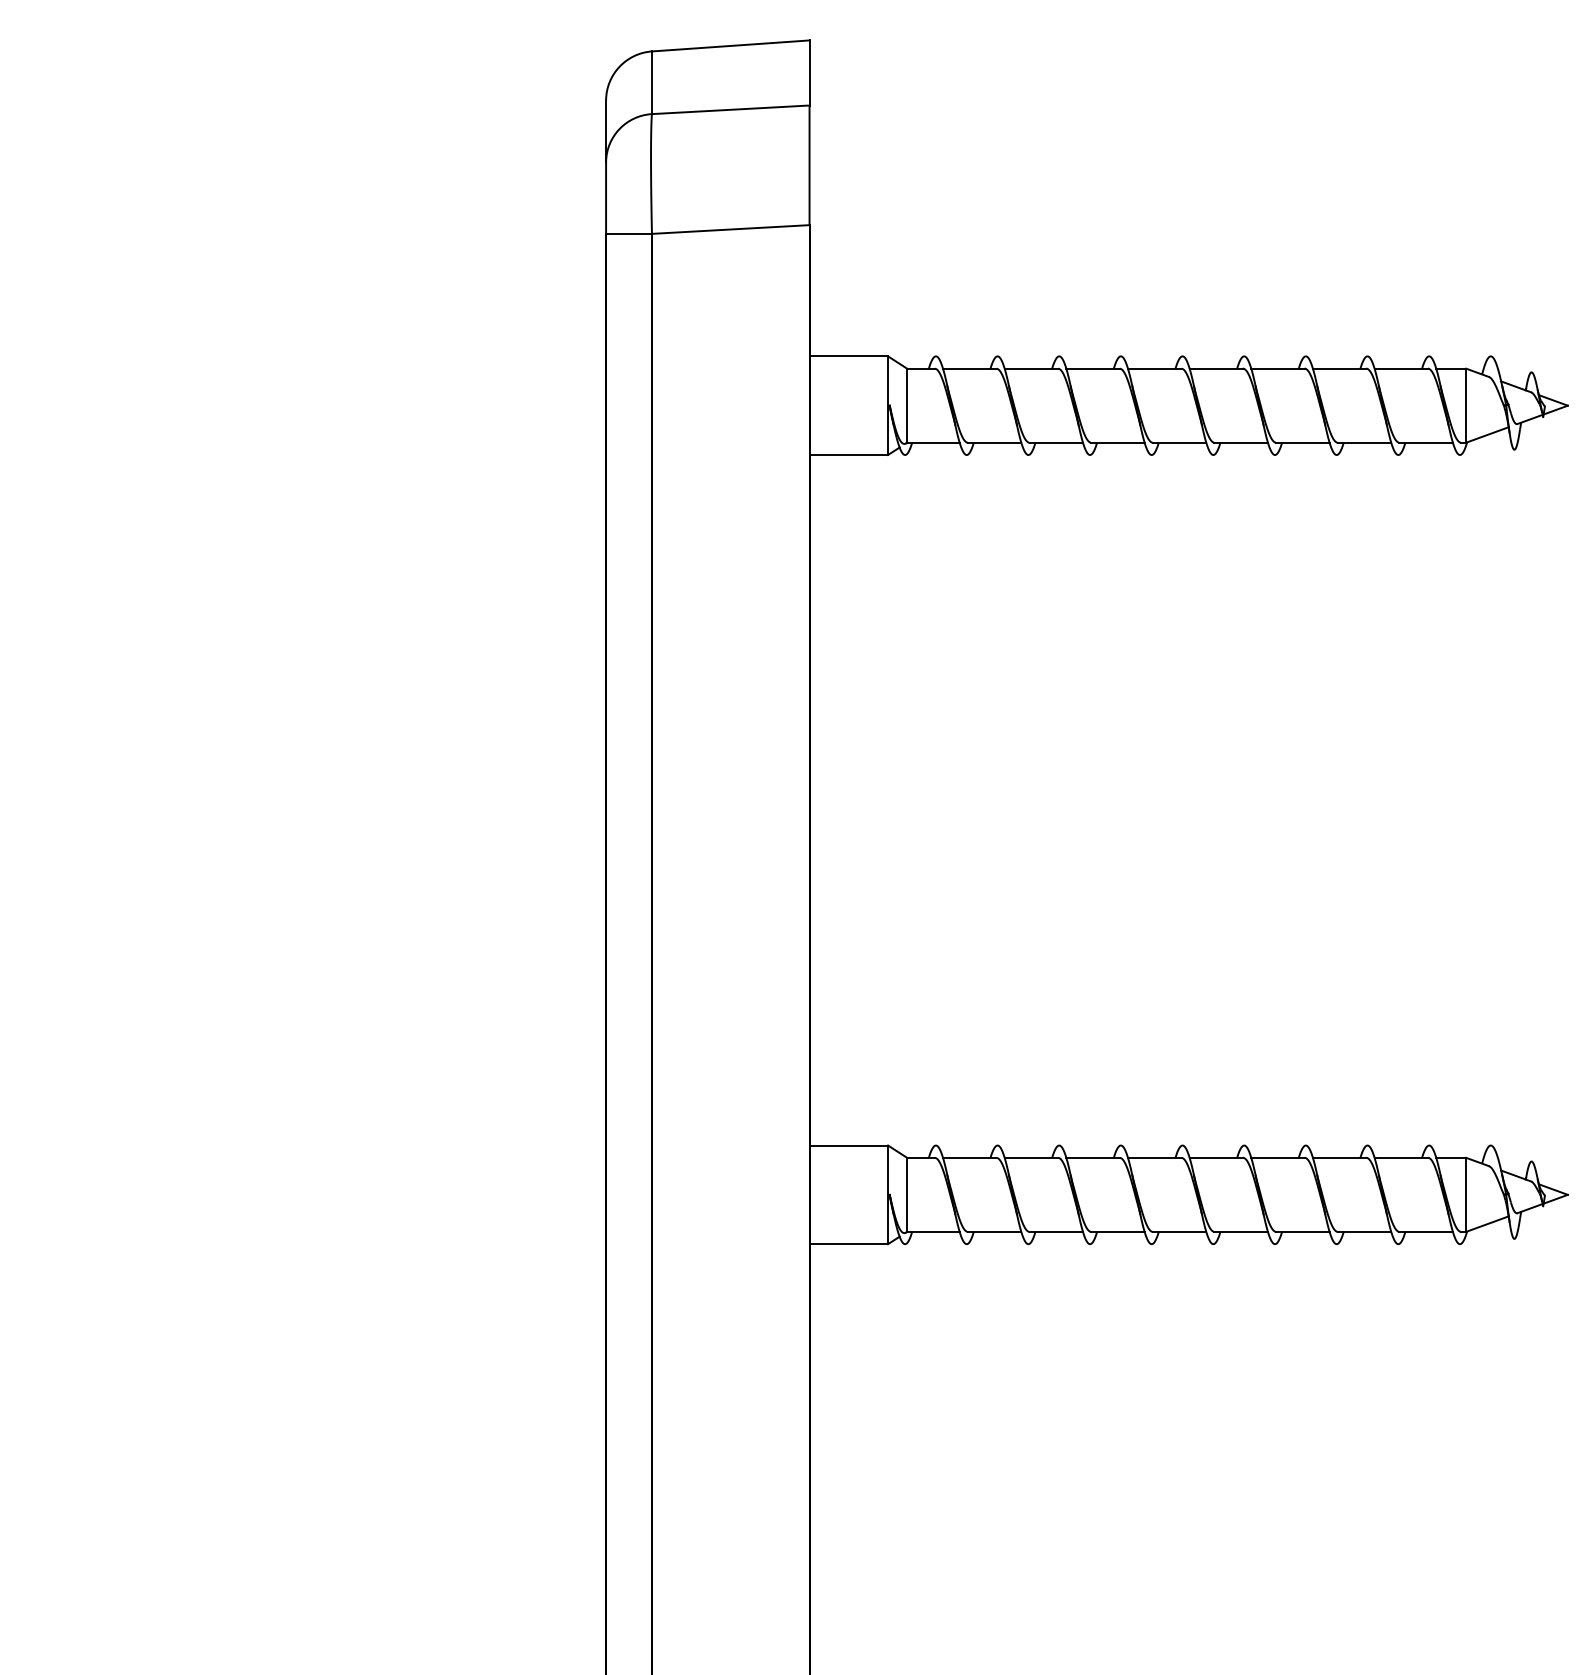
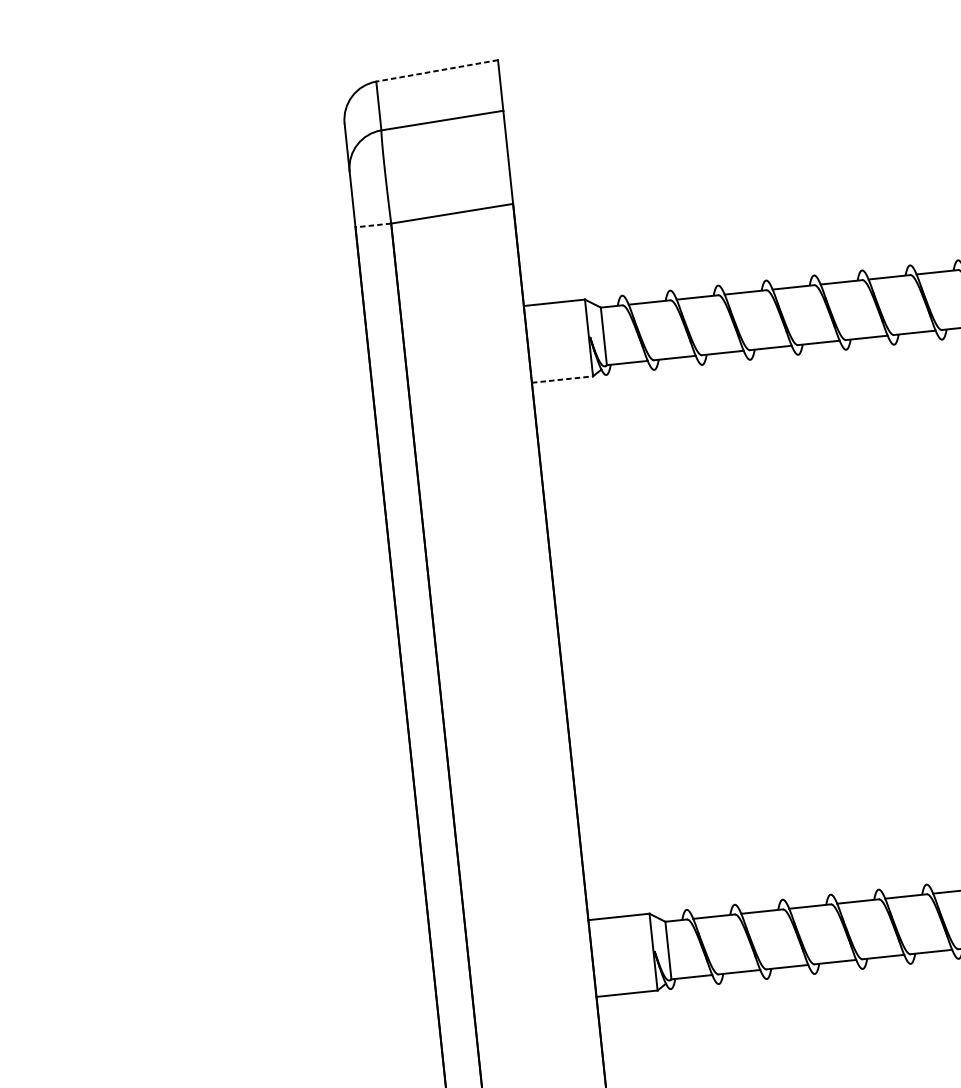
line: (730, 45) -> (436, 70), solid -> dashed
line: (629, 233) -> (373, 225), solid -> dashed
line: (849, 455) -> (563, 379), solid -> dashed

